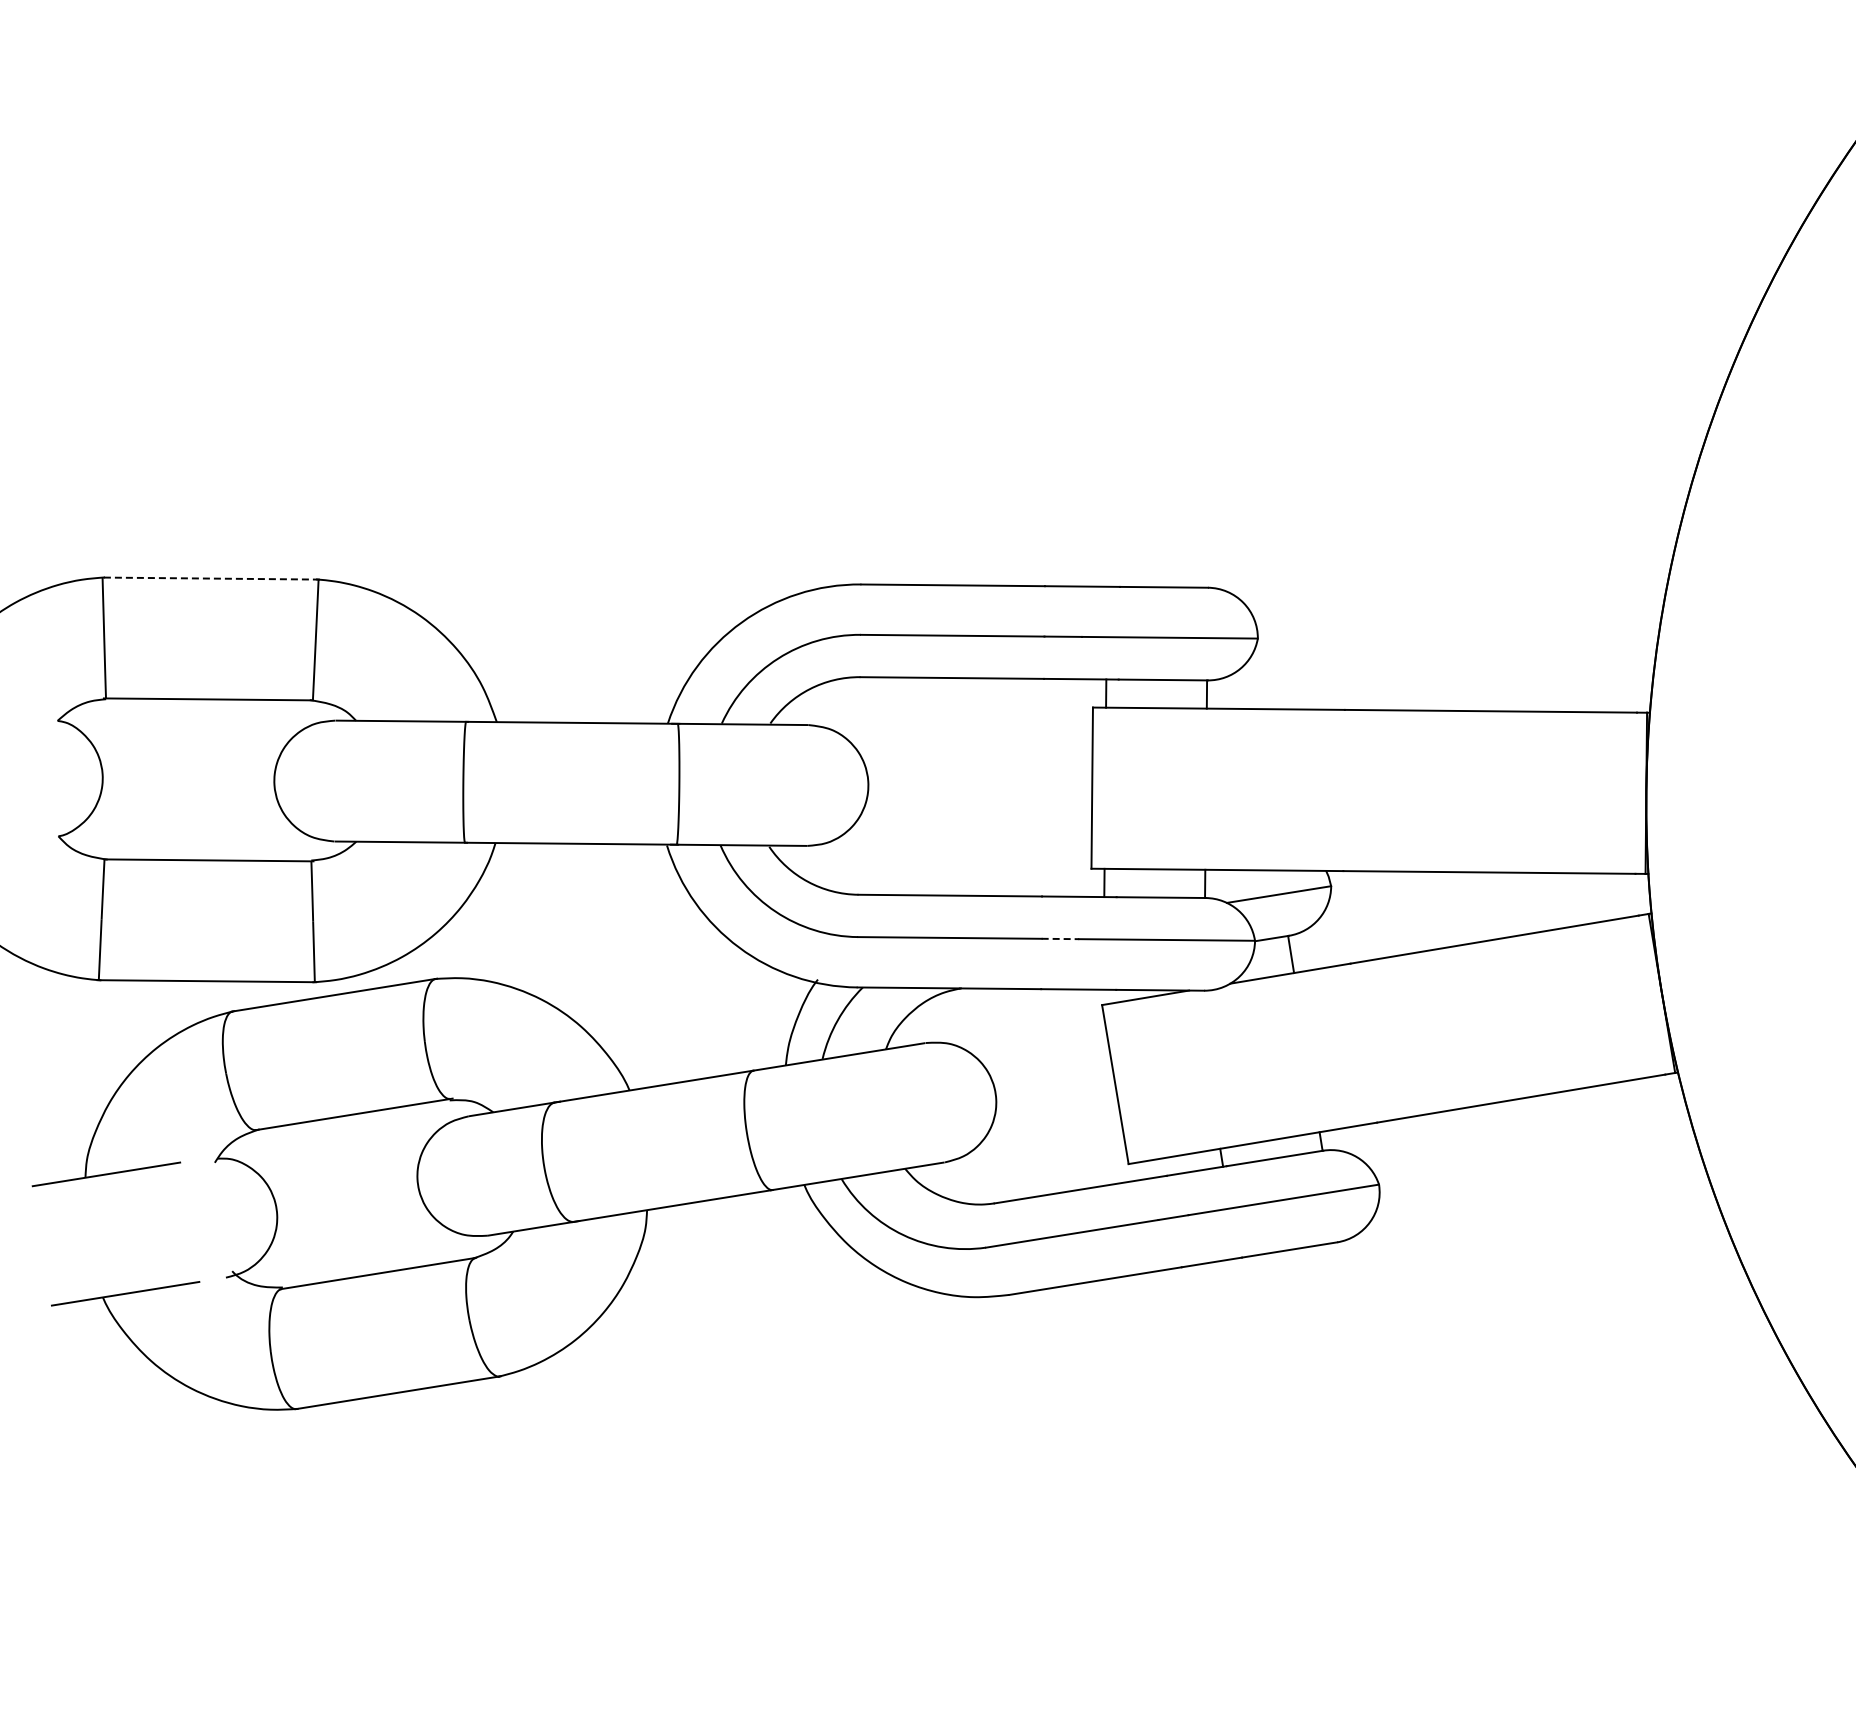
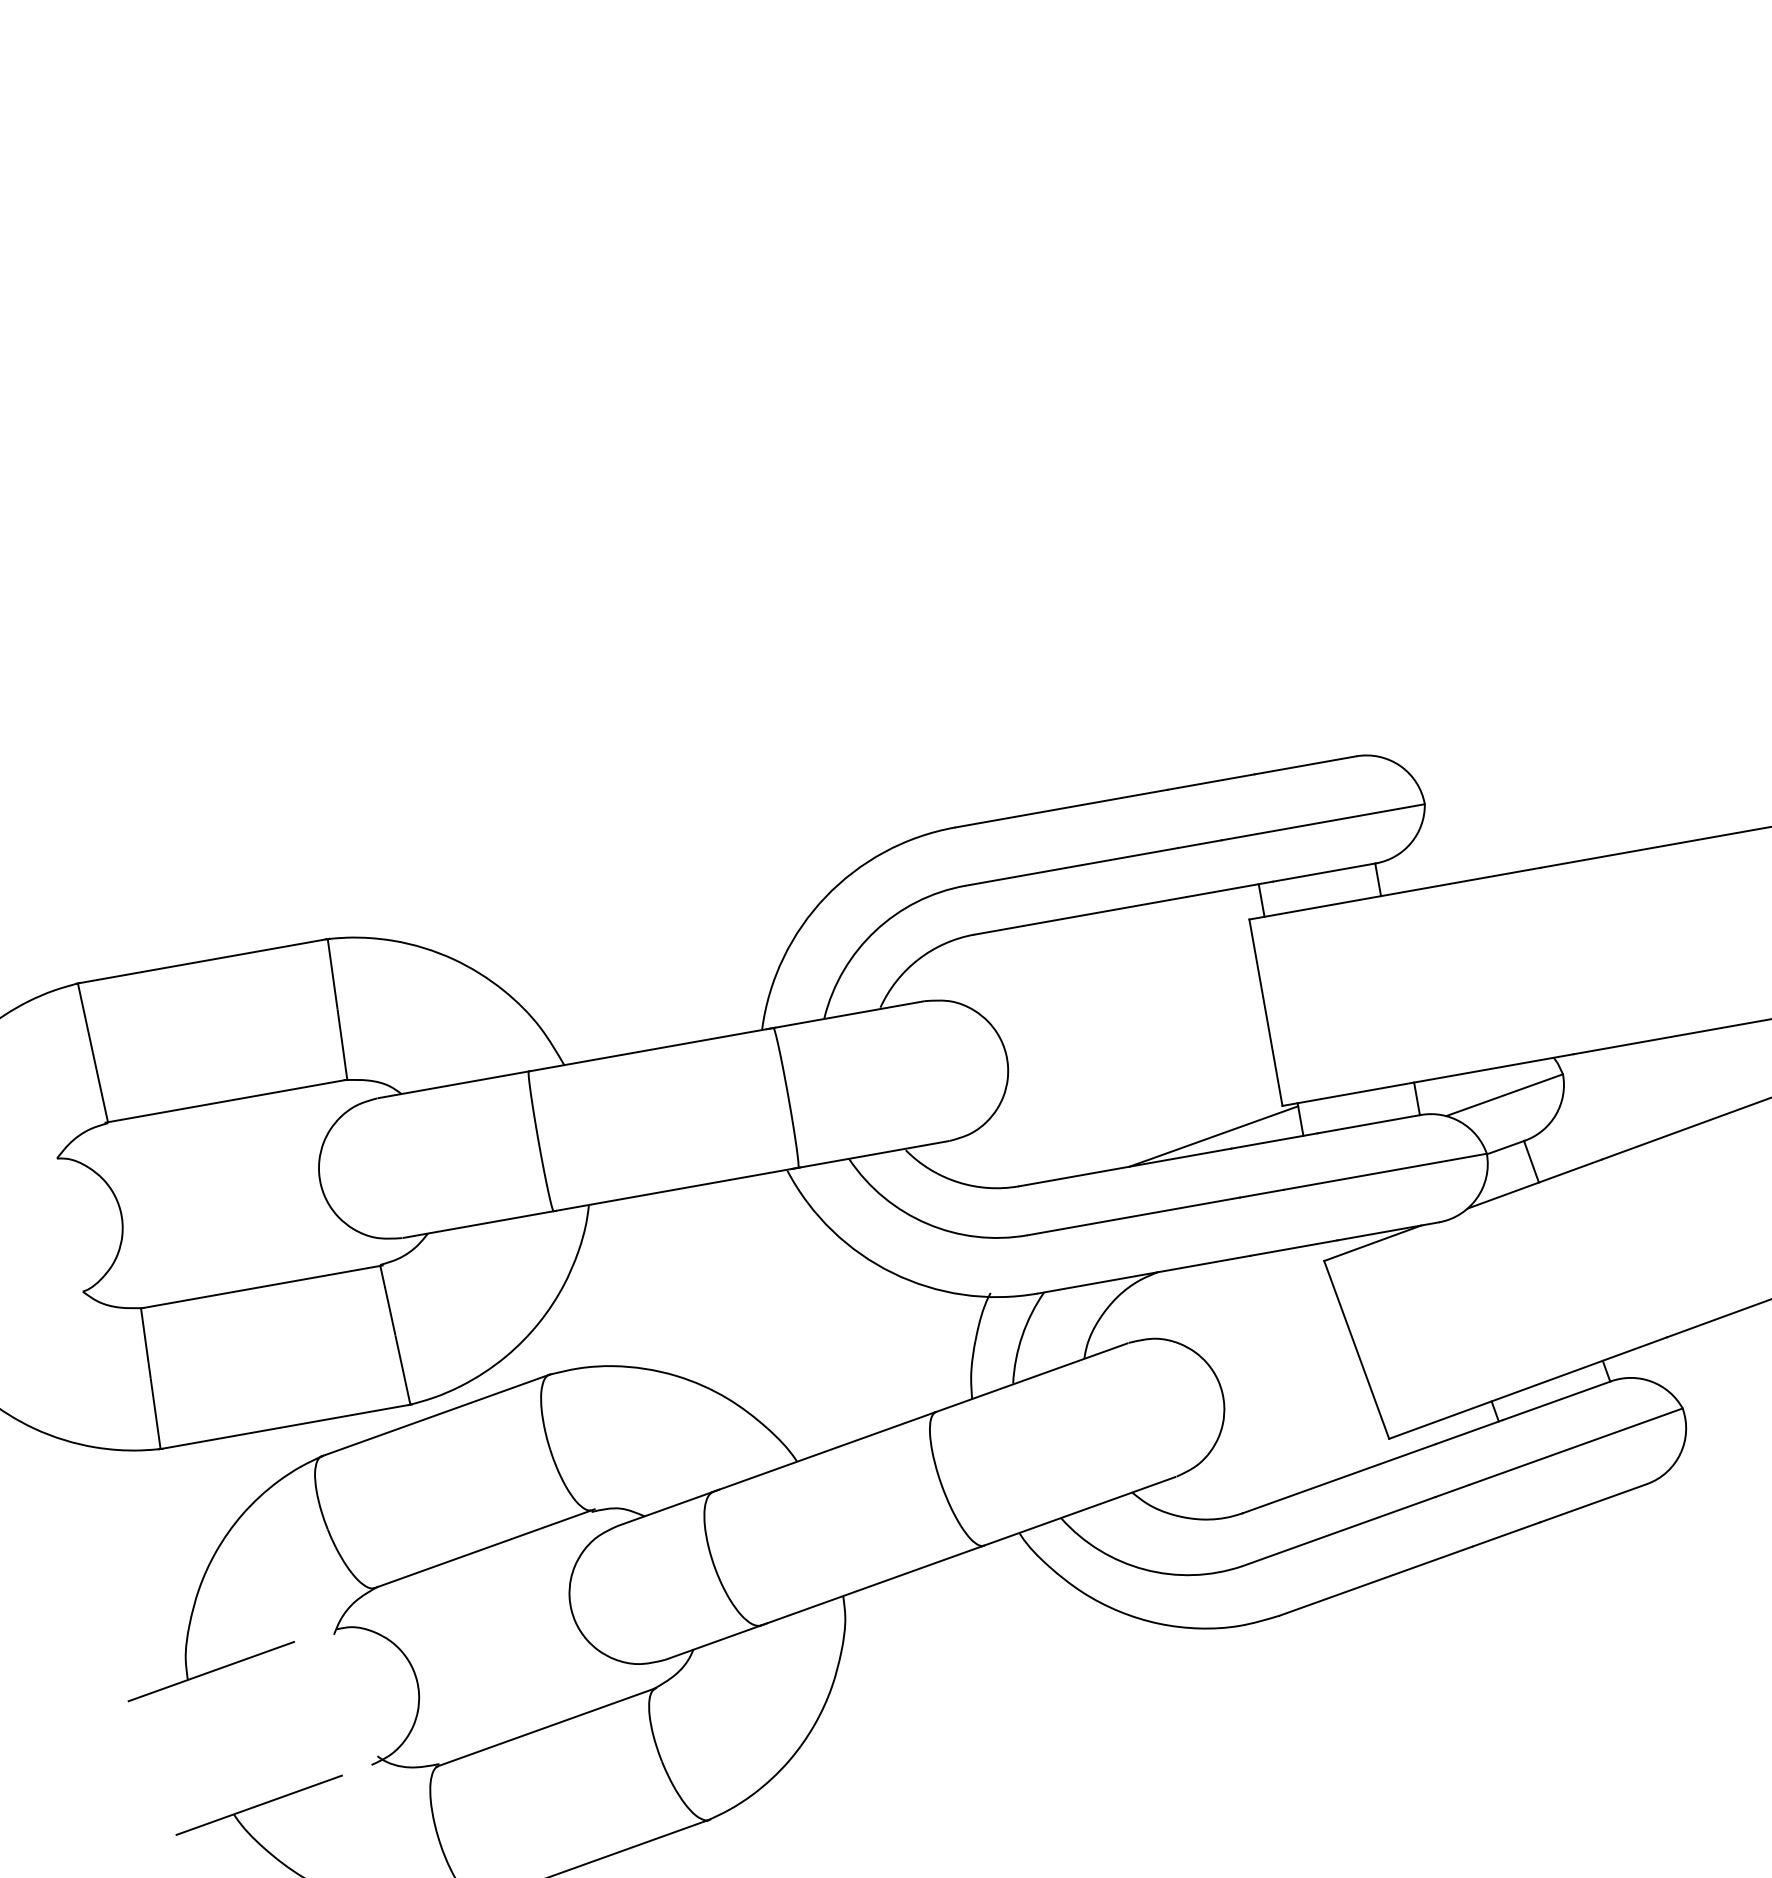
line: (210, 578) -> (202, 961), dashed -> solid
line: (1028, 883) -> (1212, 1136), added
line: (1060, 938) -> (1261, 1193), dashed -> solid

